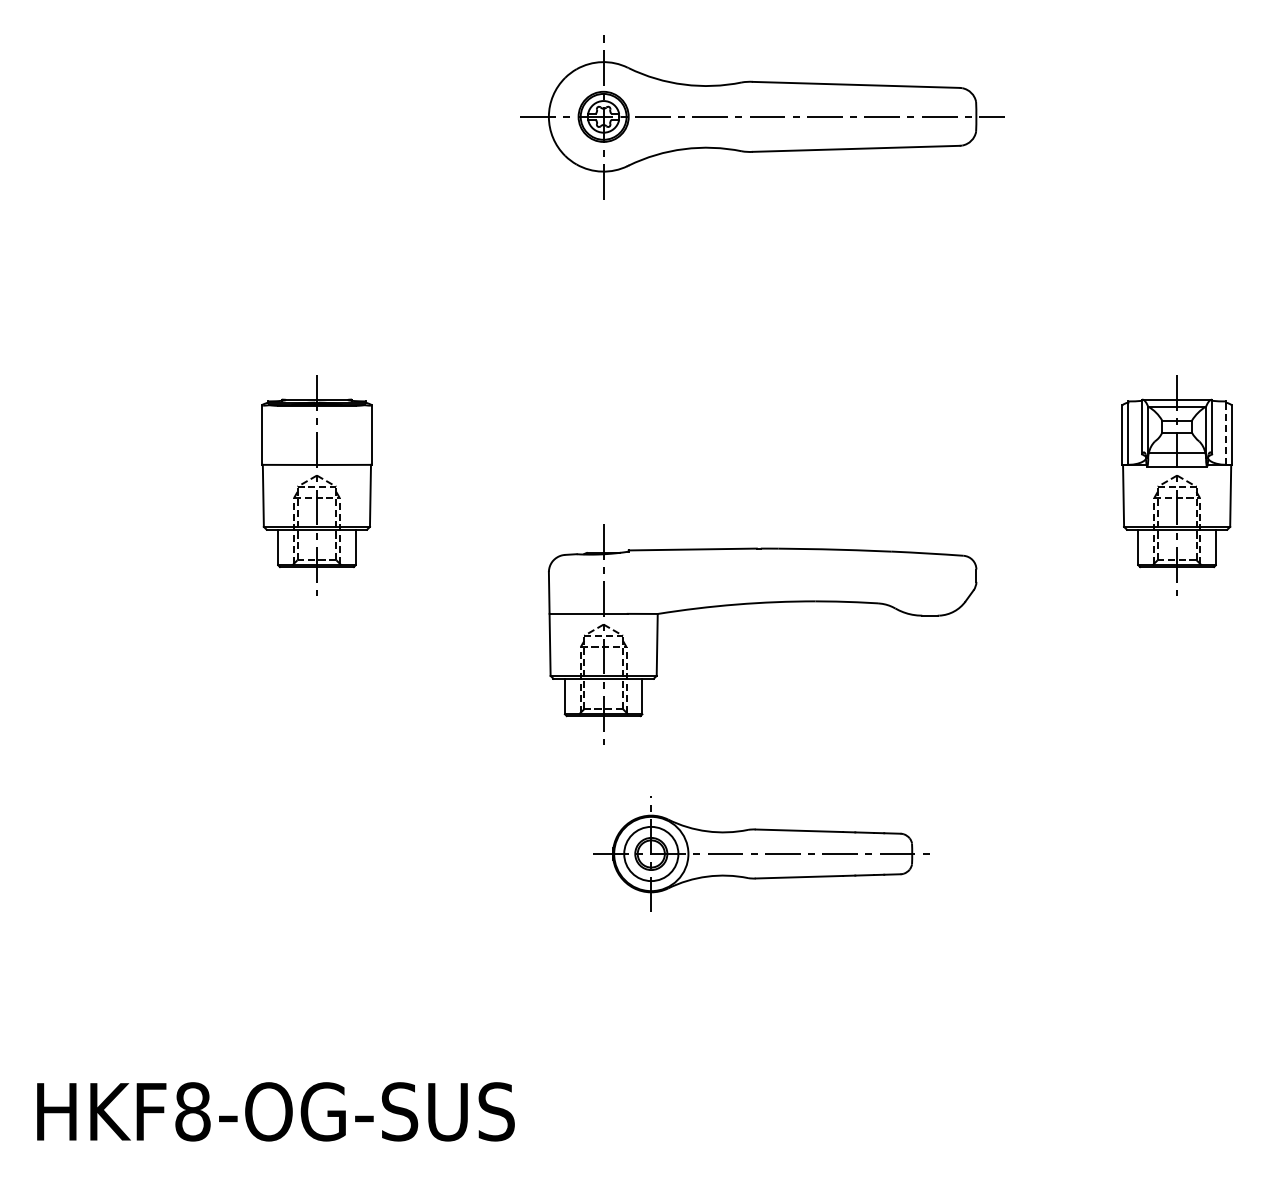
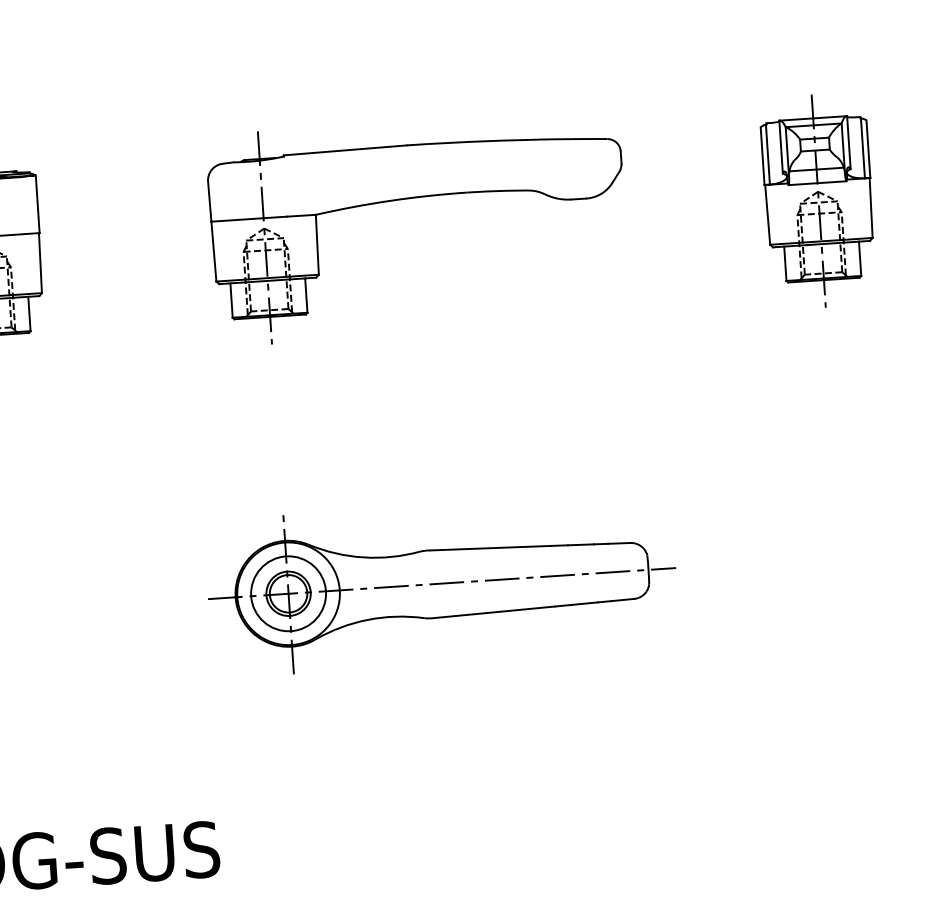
line: (1226, 434) -> (863, 148), dashed -> solid
part: (756, 604) -> (410, 199), moved
part: (762, 854) -> (442, 584), size x1.43

